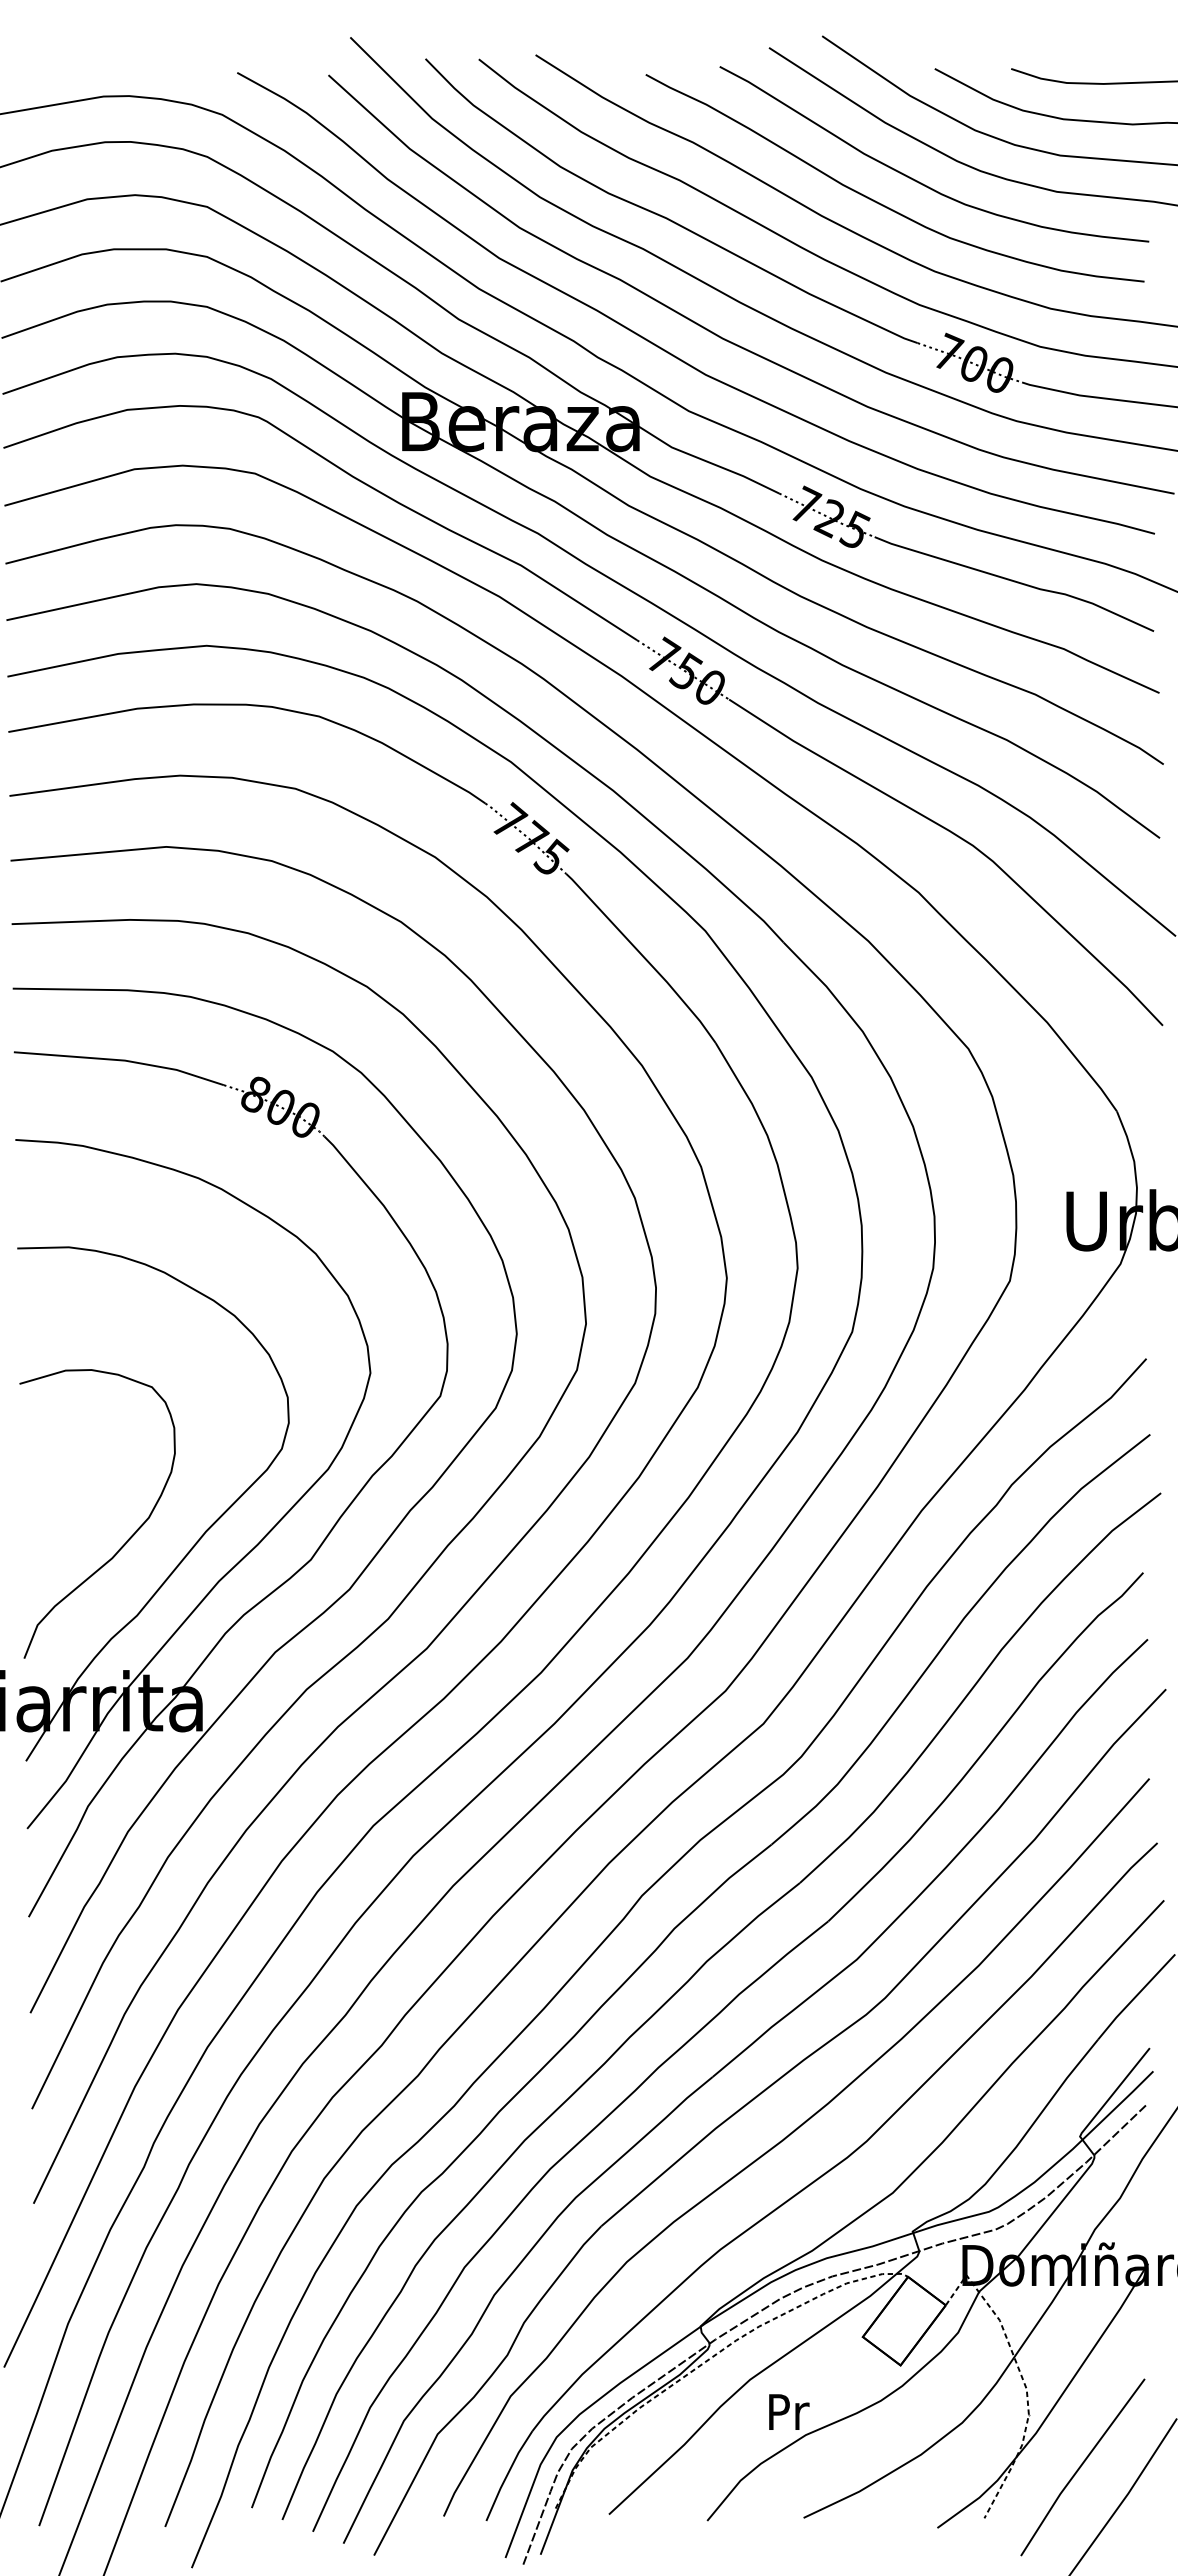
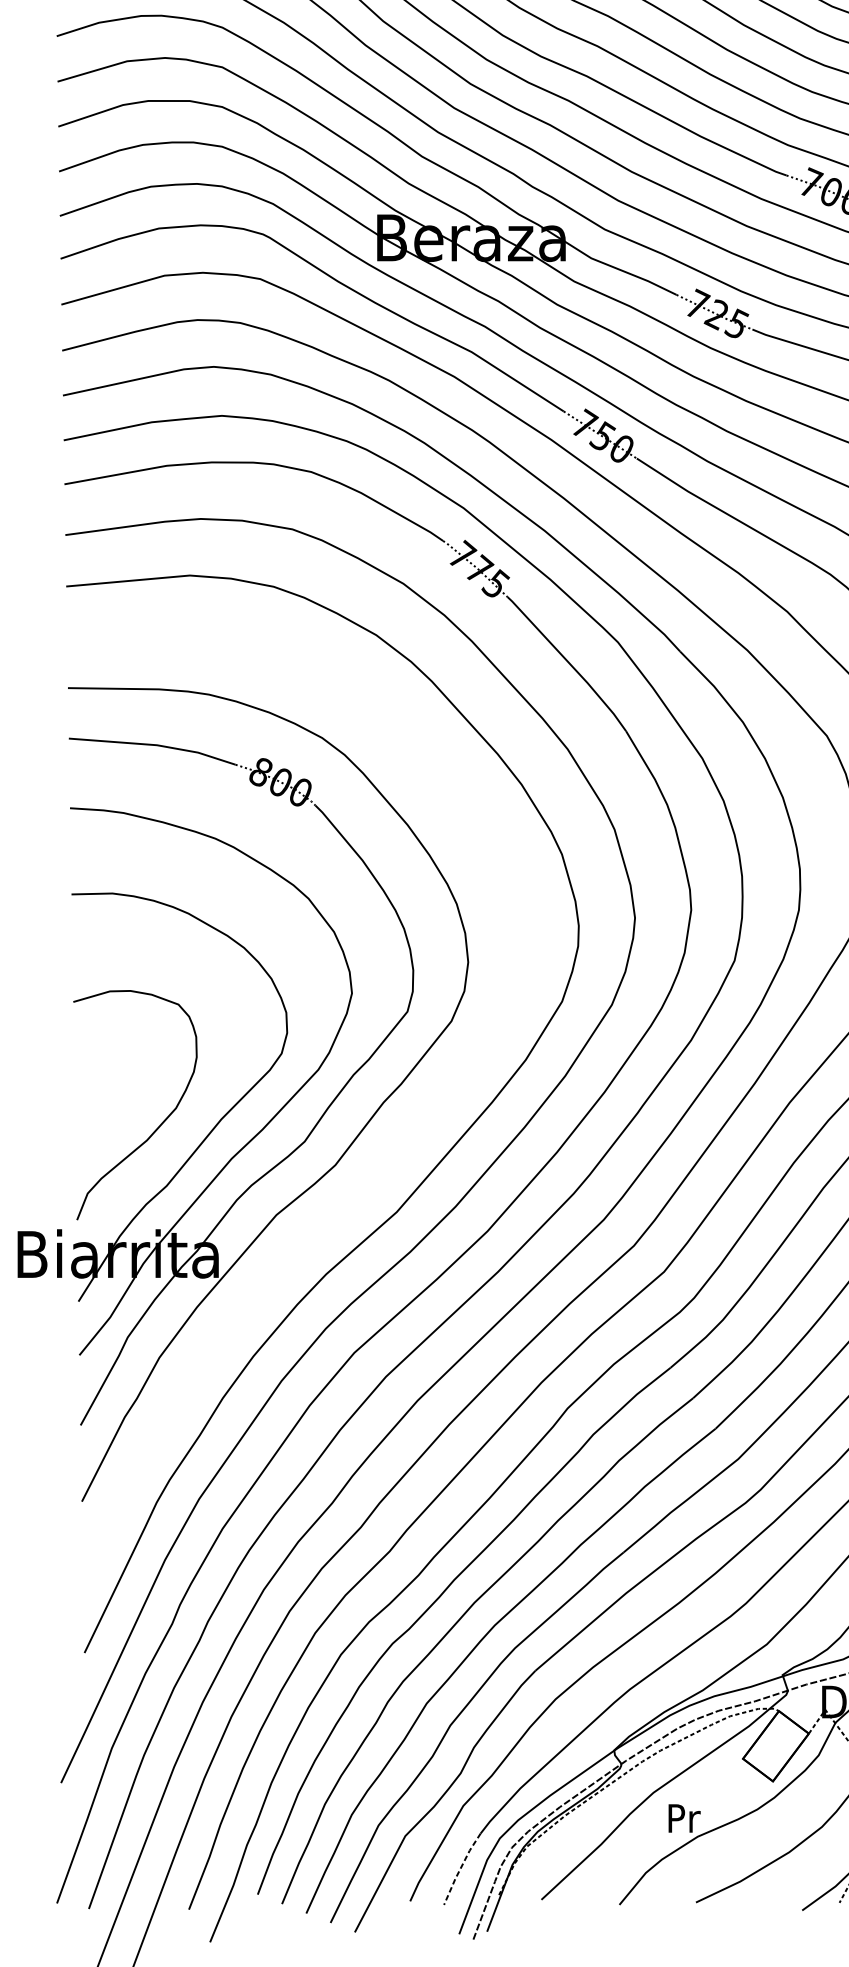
curve: (402, 1599) -> (377, 1173), removed
line: (507, 2475) -> (460, 1868), solid -> dashed

